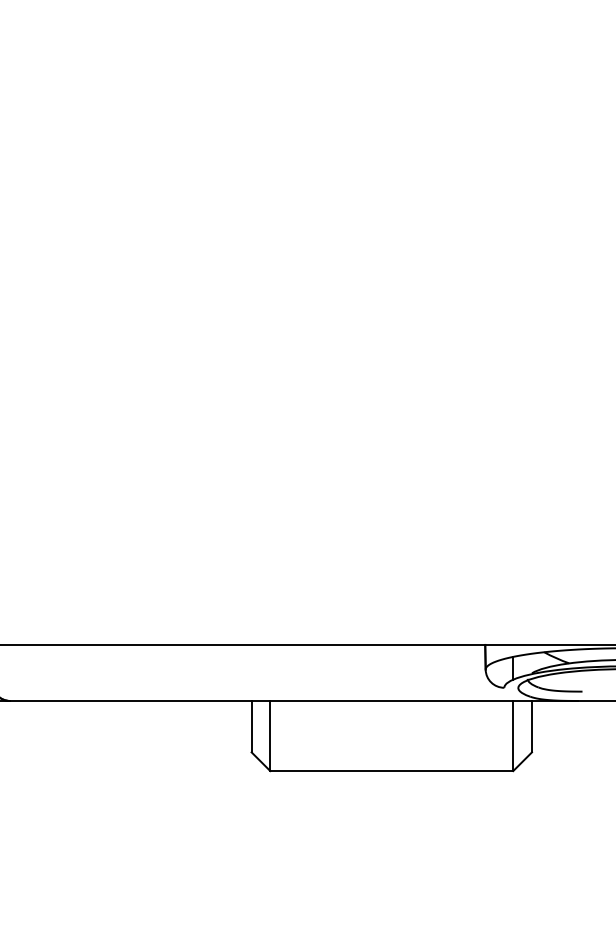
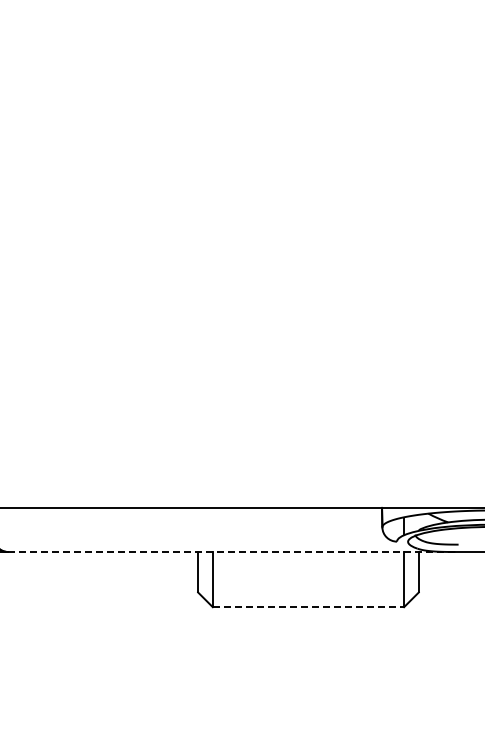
line: (294, 701) -> (231, 552), solid -> dashed
line: (391, 771) -> (308, 607), solid -> dashed

